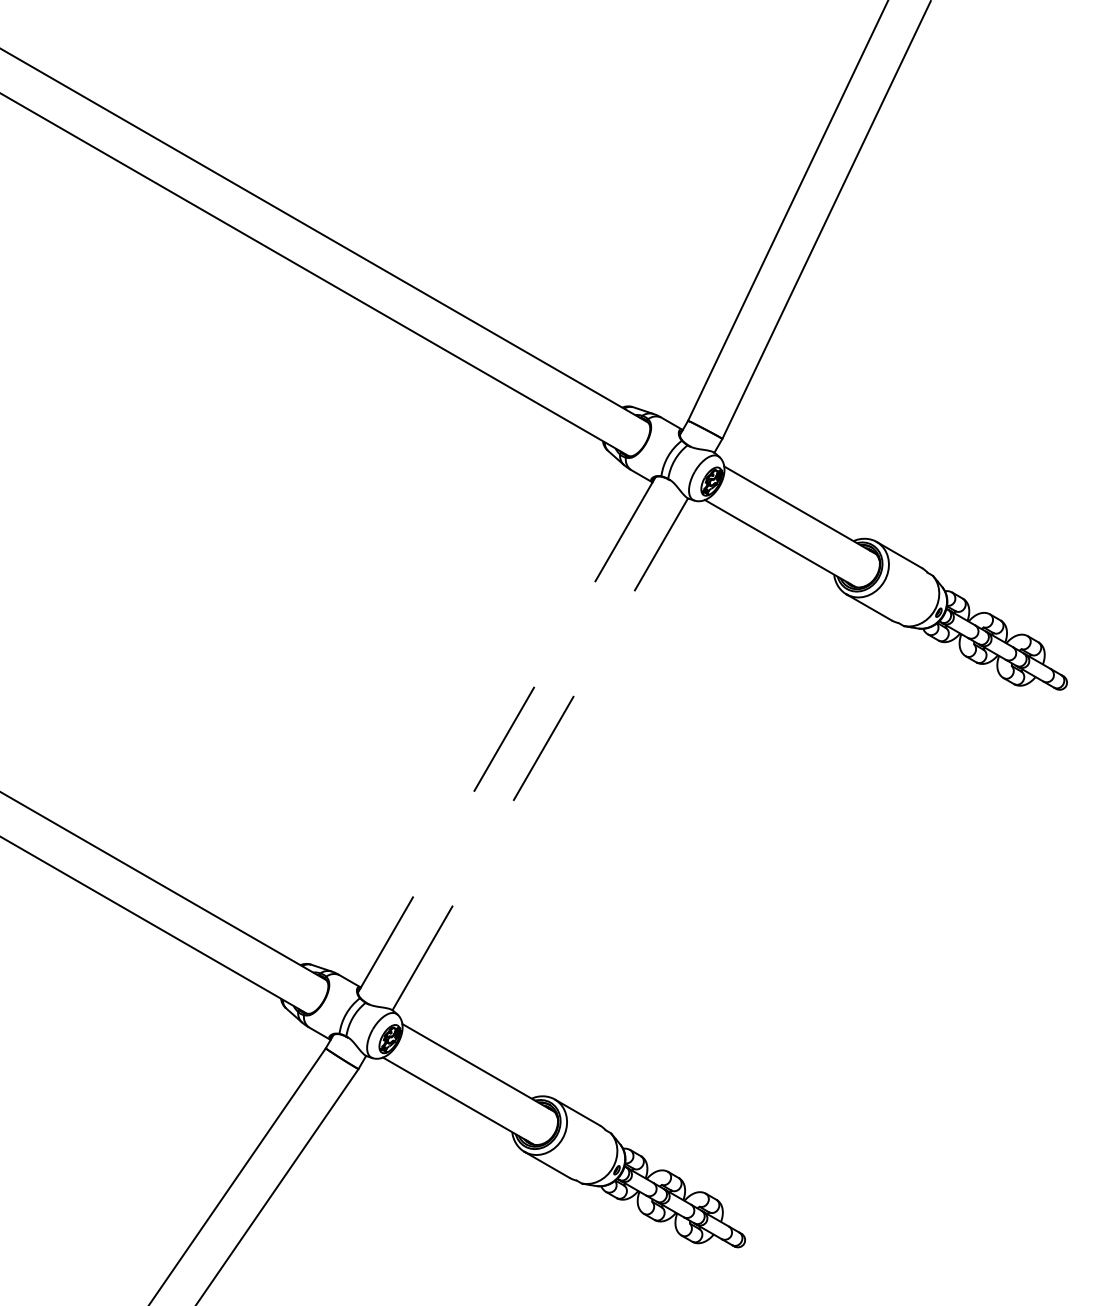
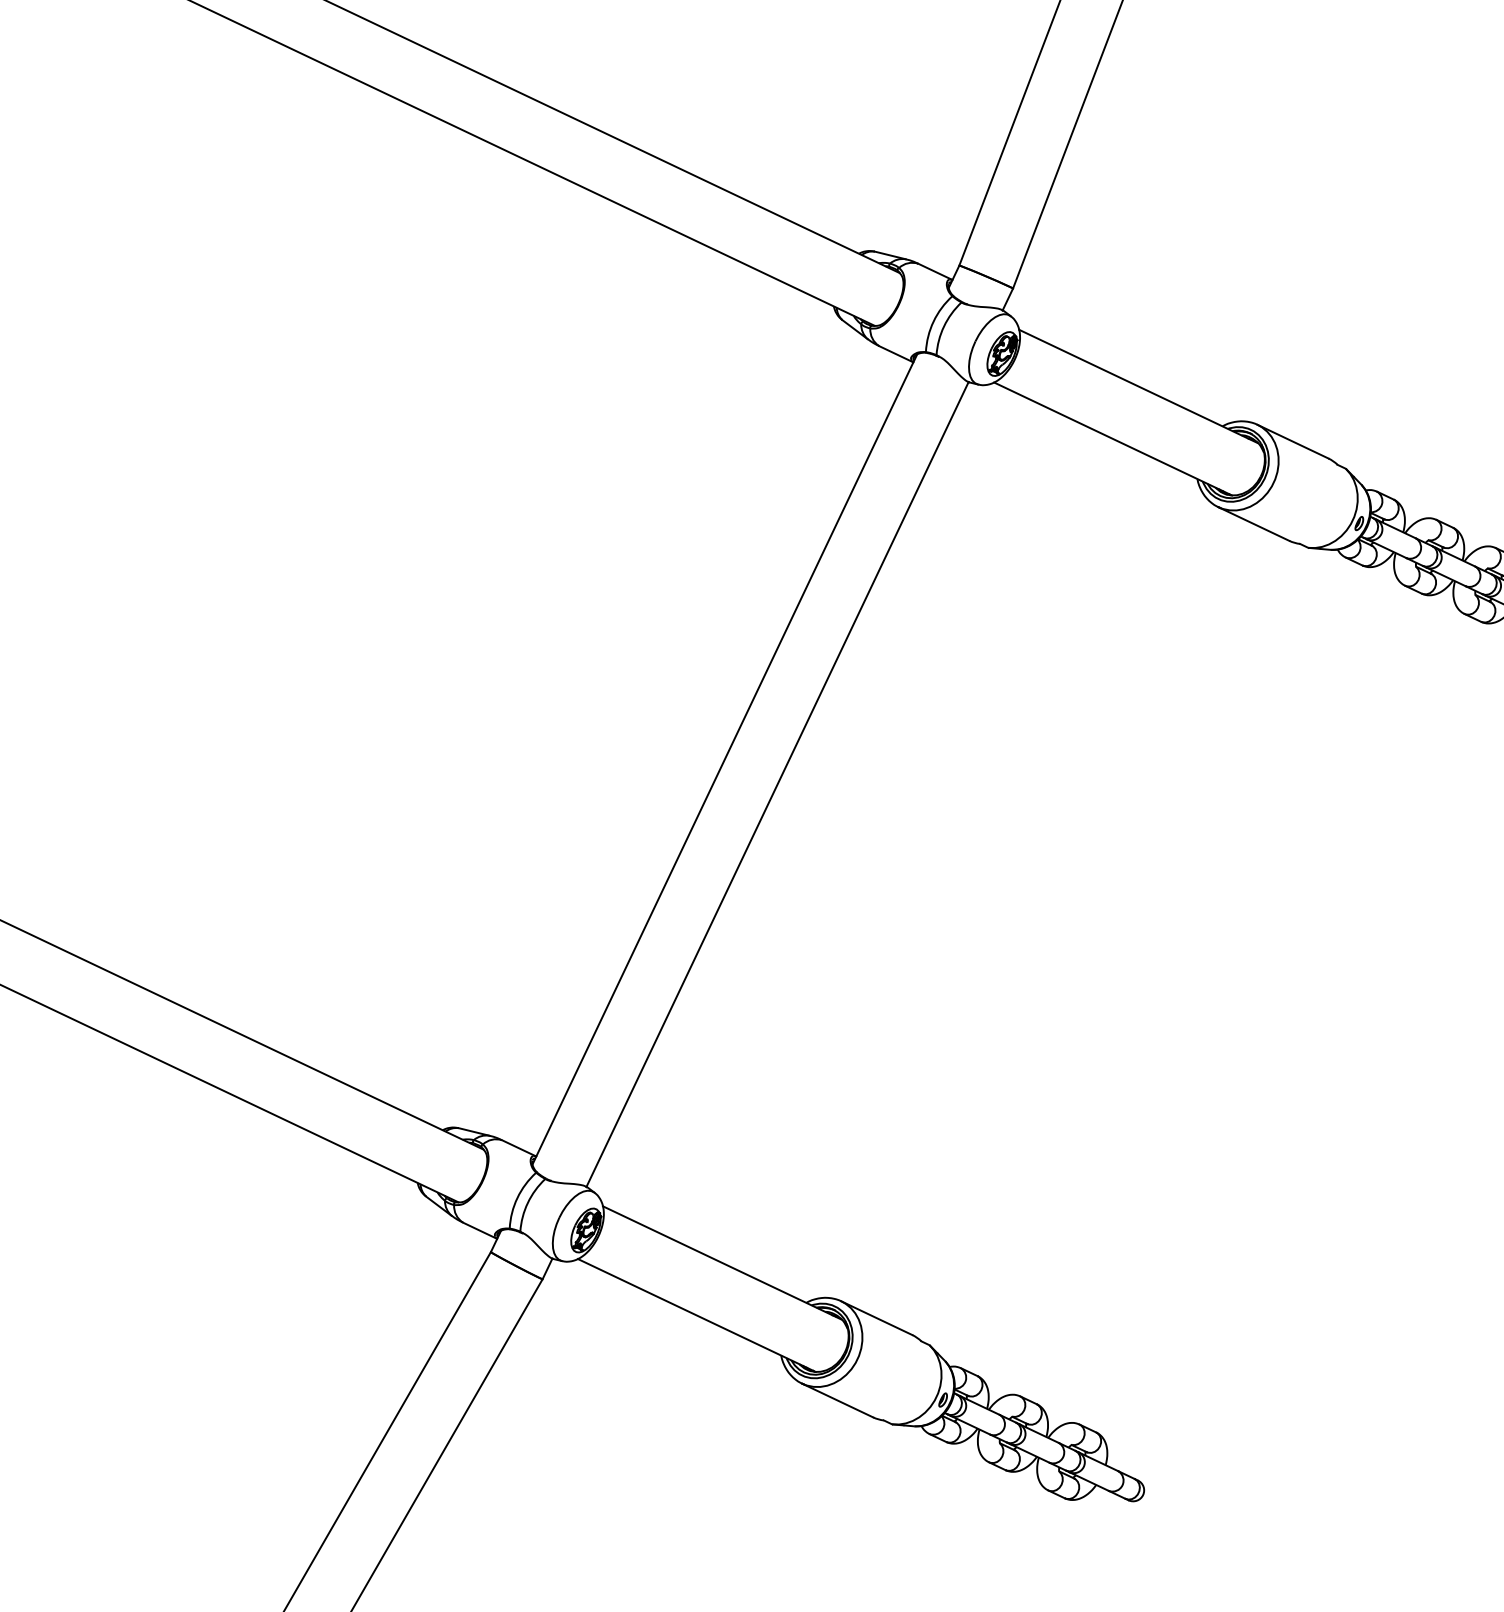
line: (506, 735) -> (724, 760), dashed -> solid
line: (540, 754) -> (777, 784), dashed -> solid

